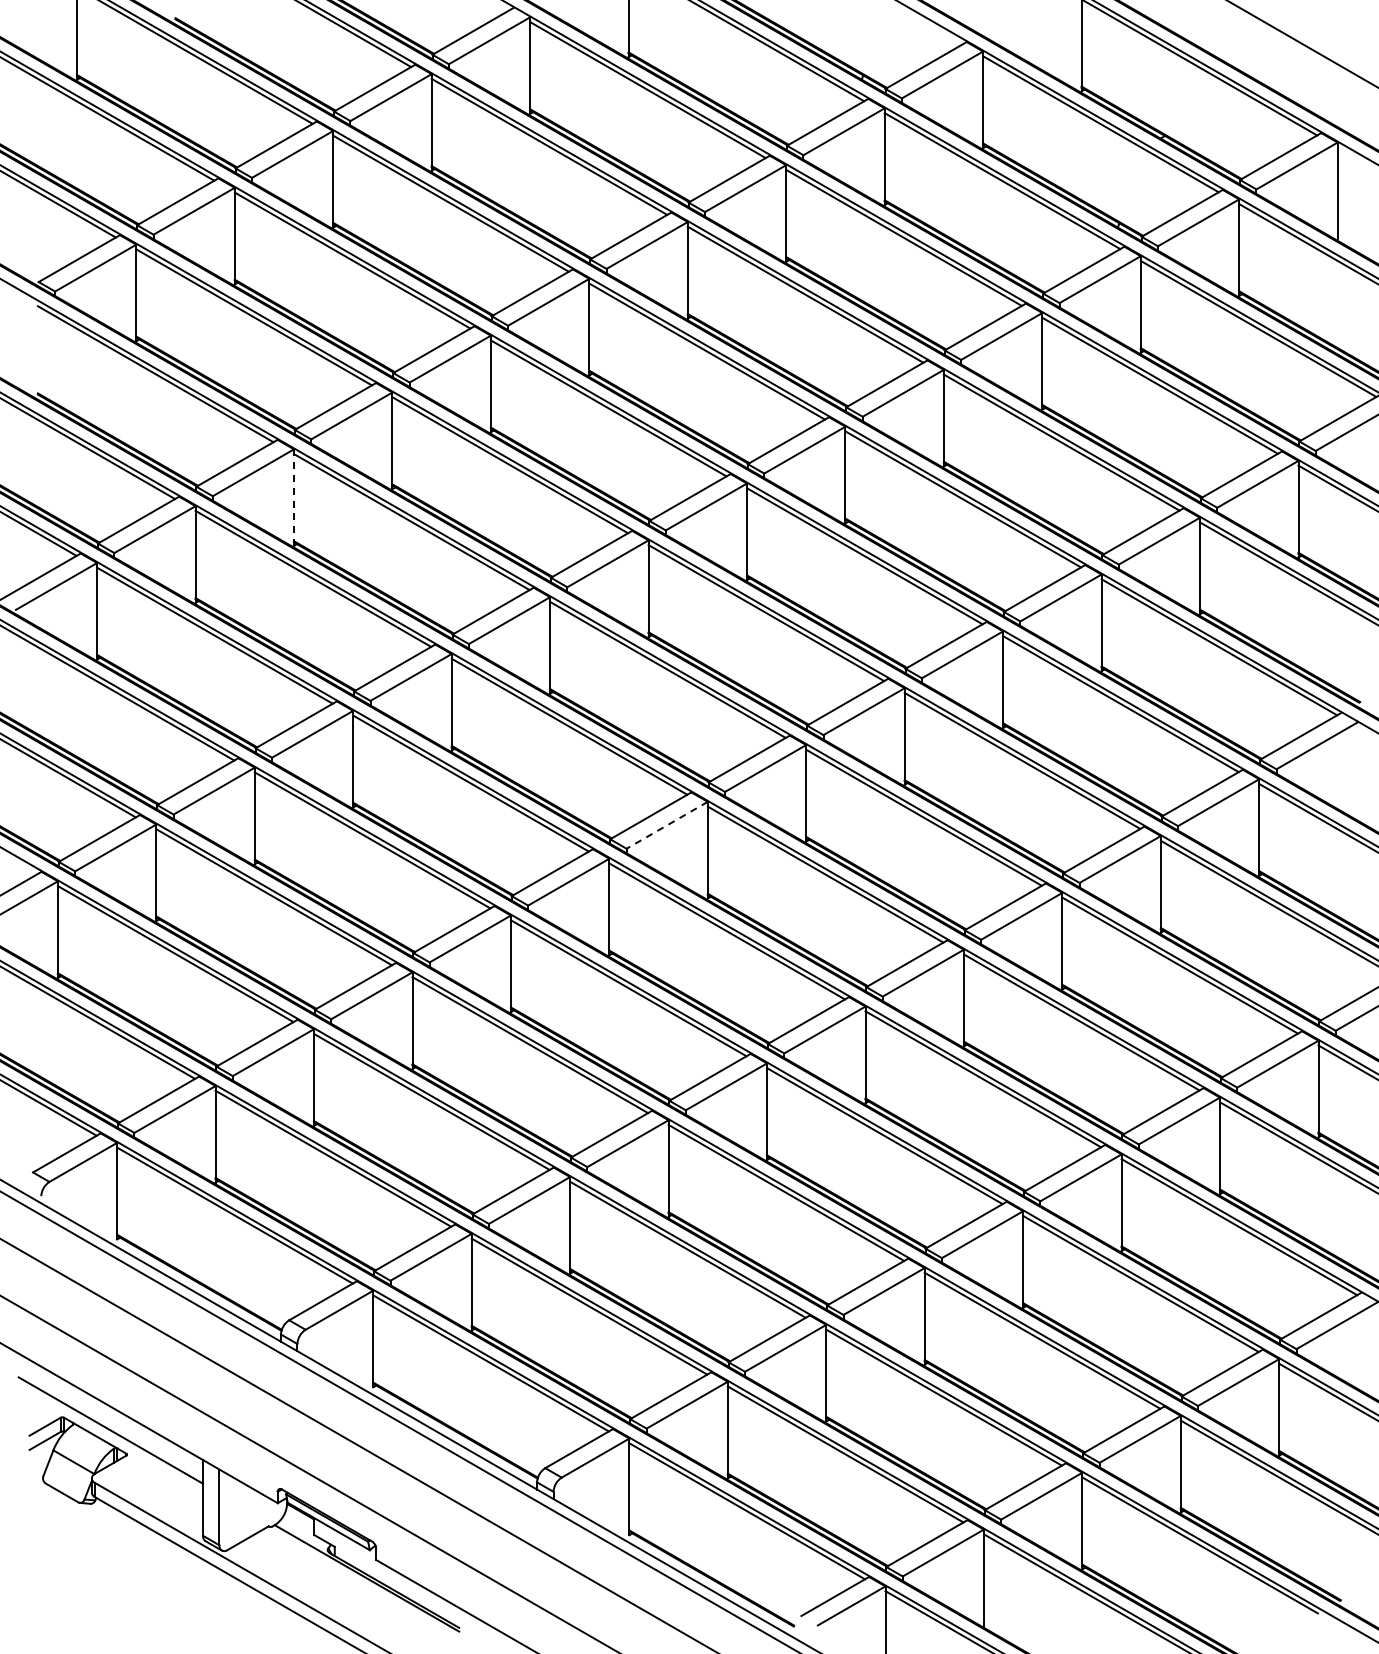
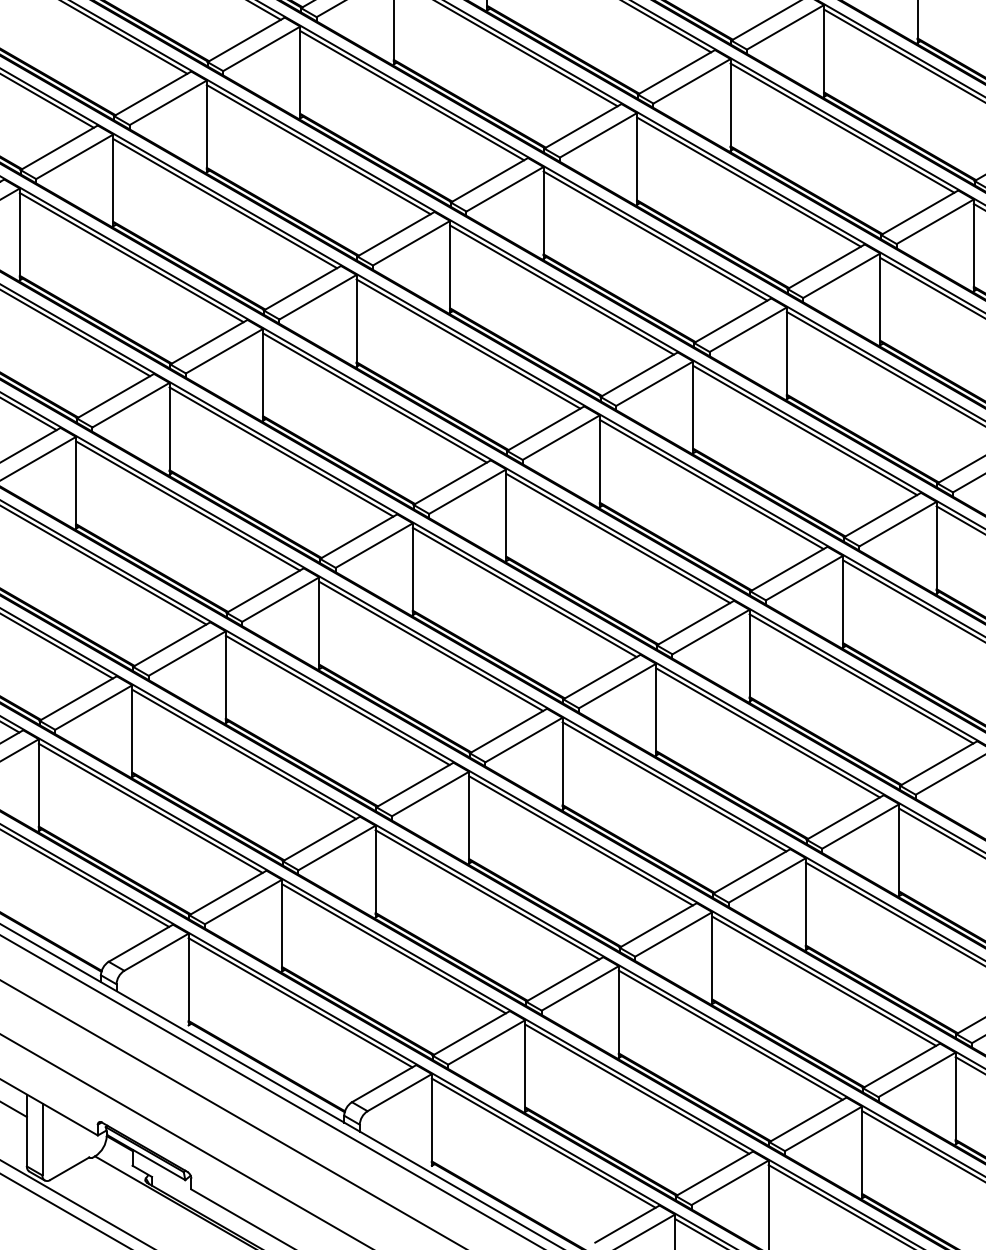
line: (294, 498) -> (113, 181), dashed -> solid
line: (667, 825) -> (468, 491), dashed -> solid

